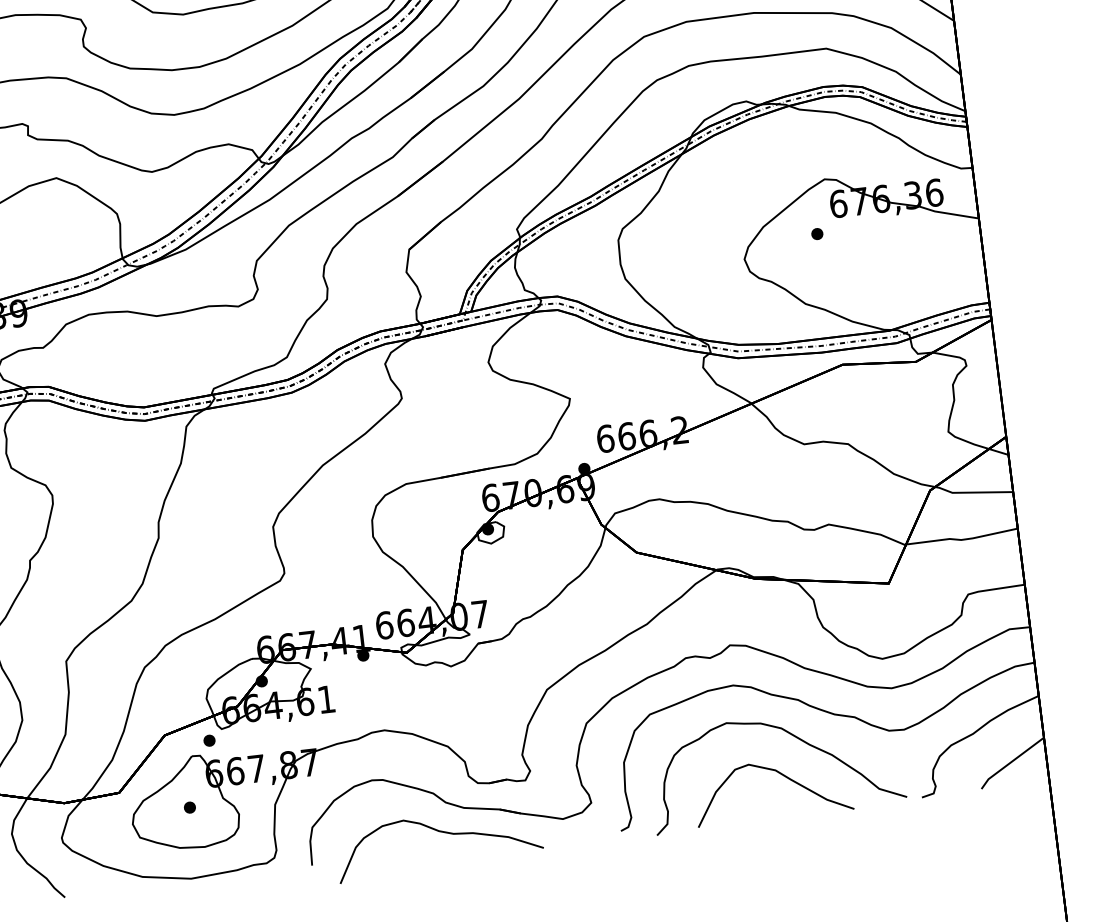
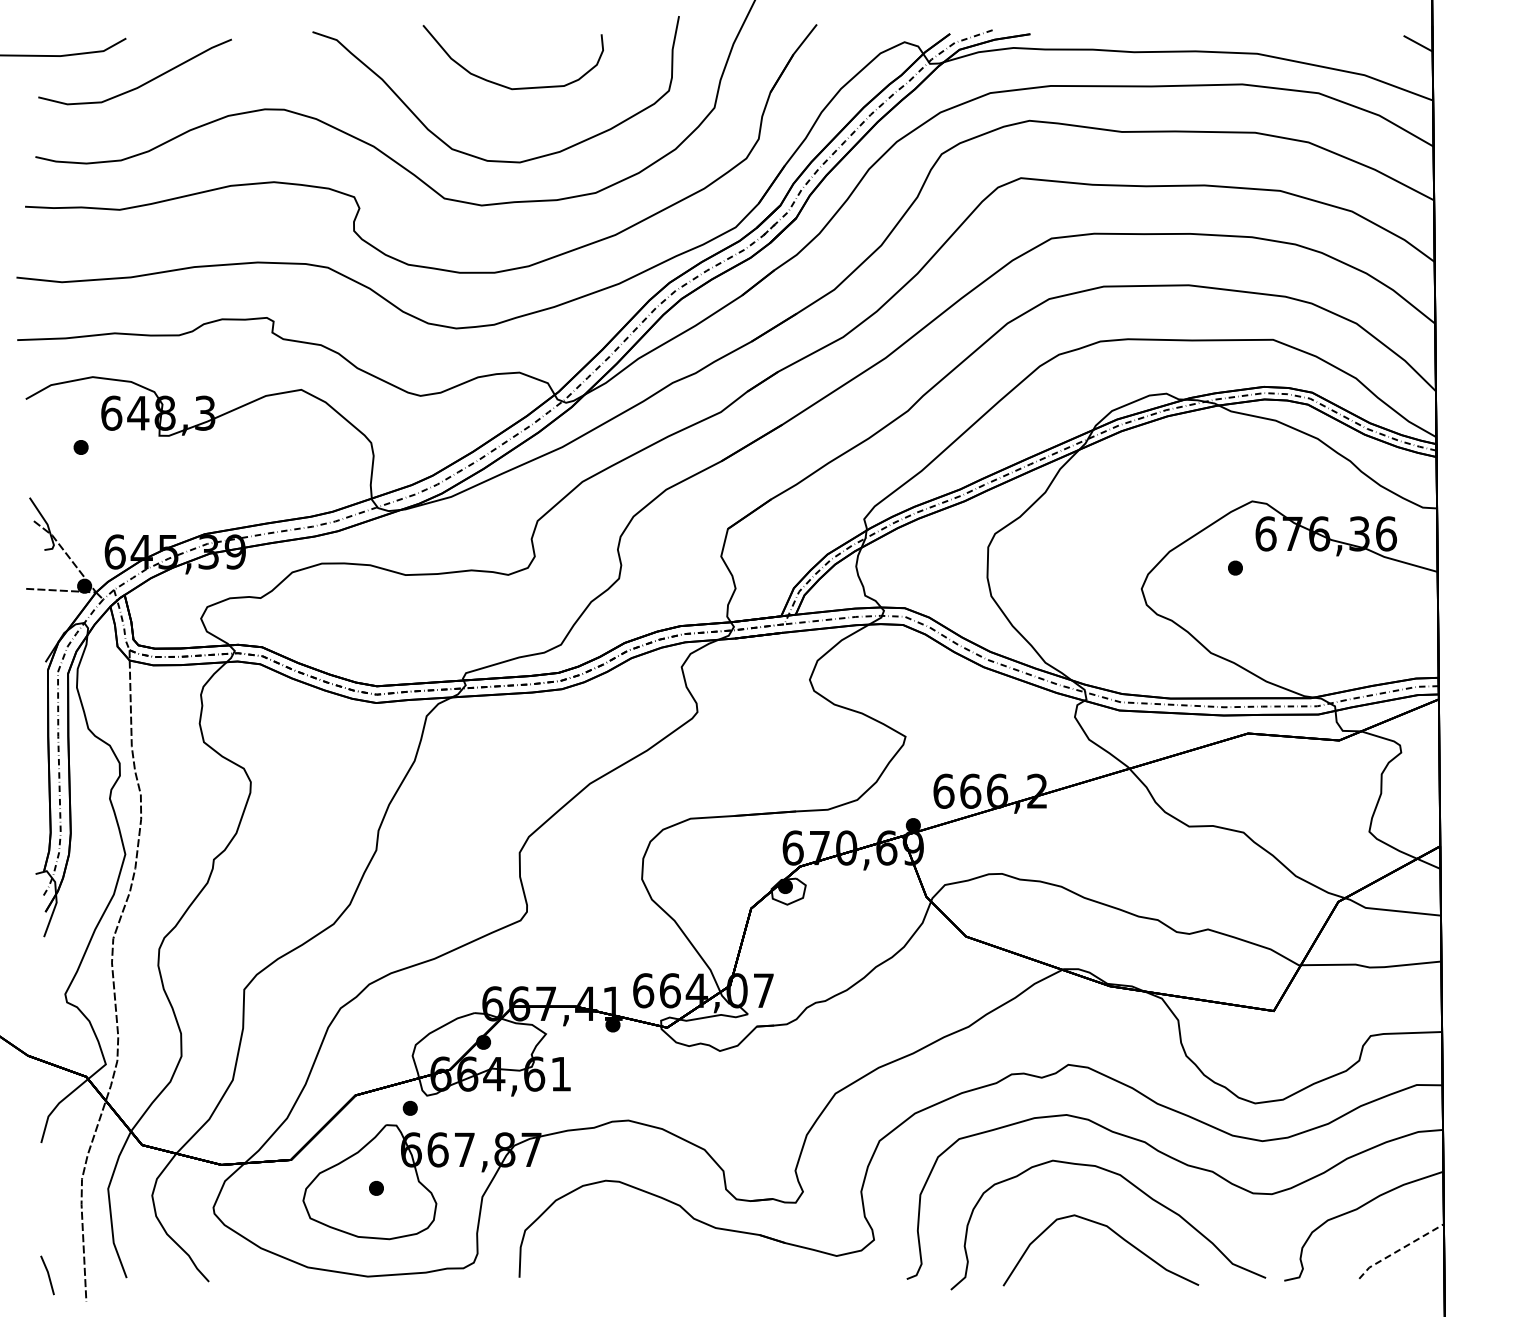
line: (1010, 762) -> (1399, 1250), solid -> dashed
curve: (441, 832) -> (684, 1255), removed

